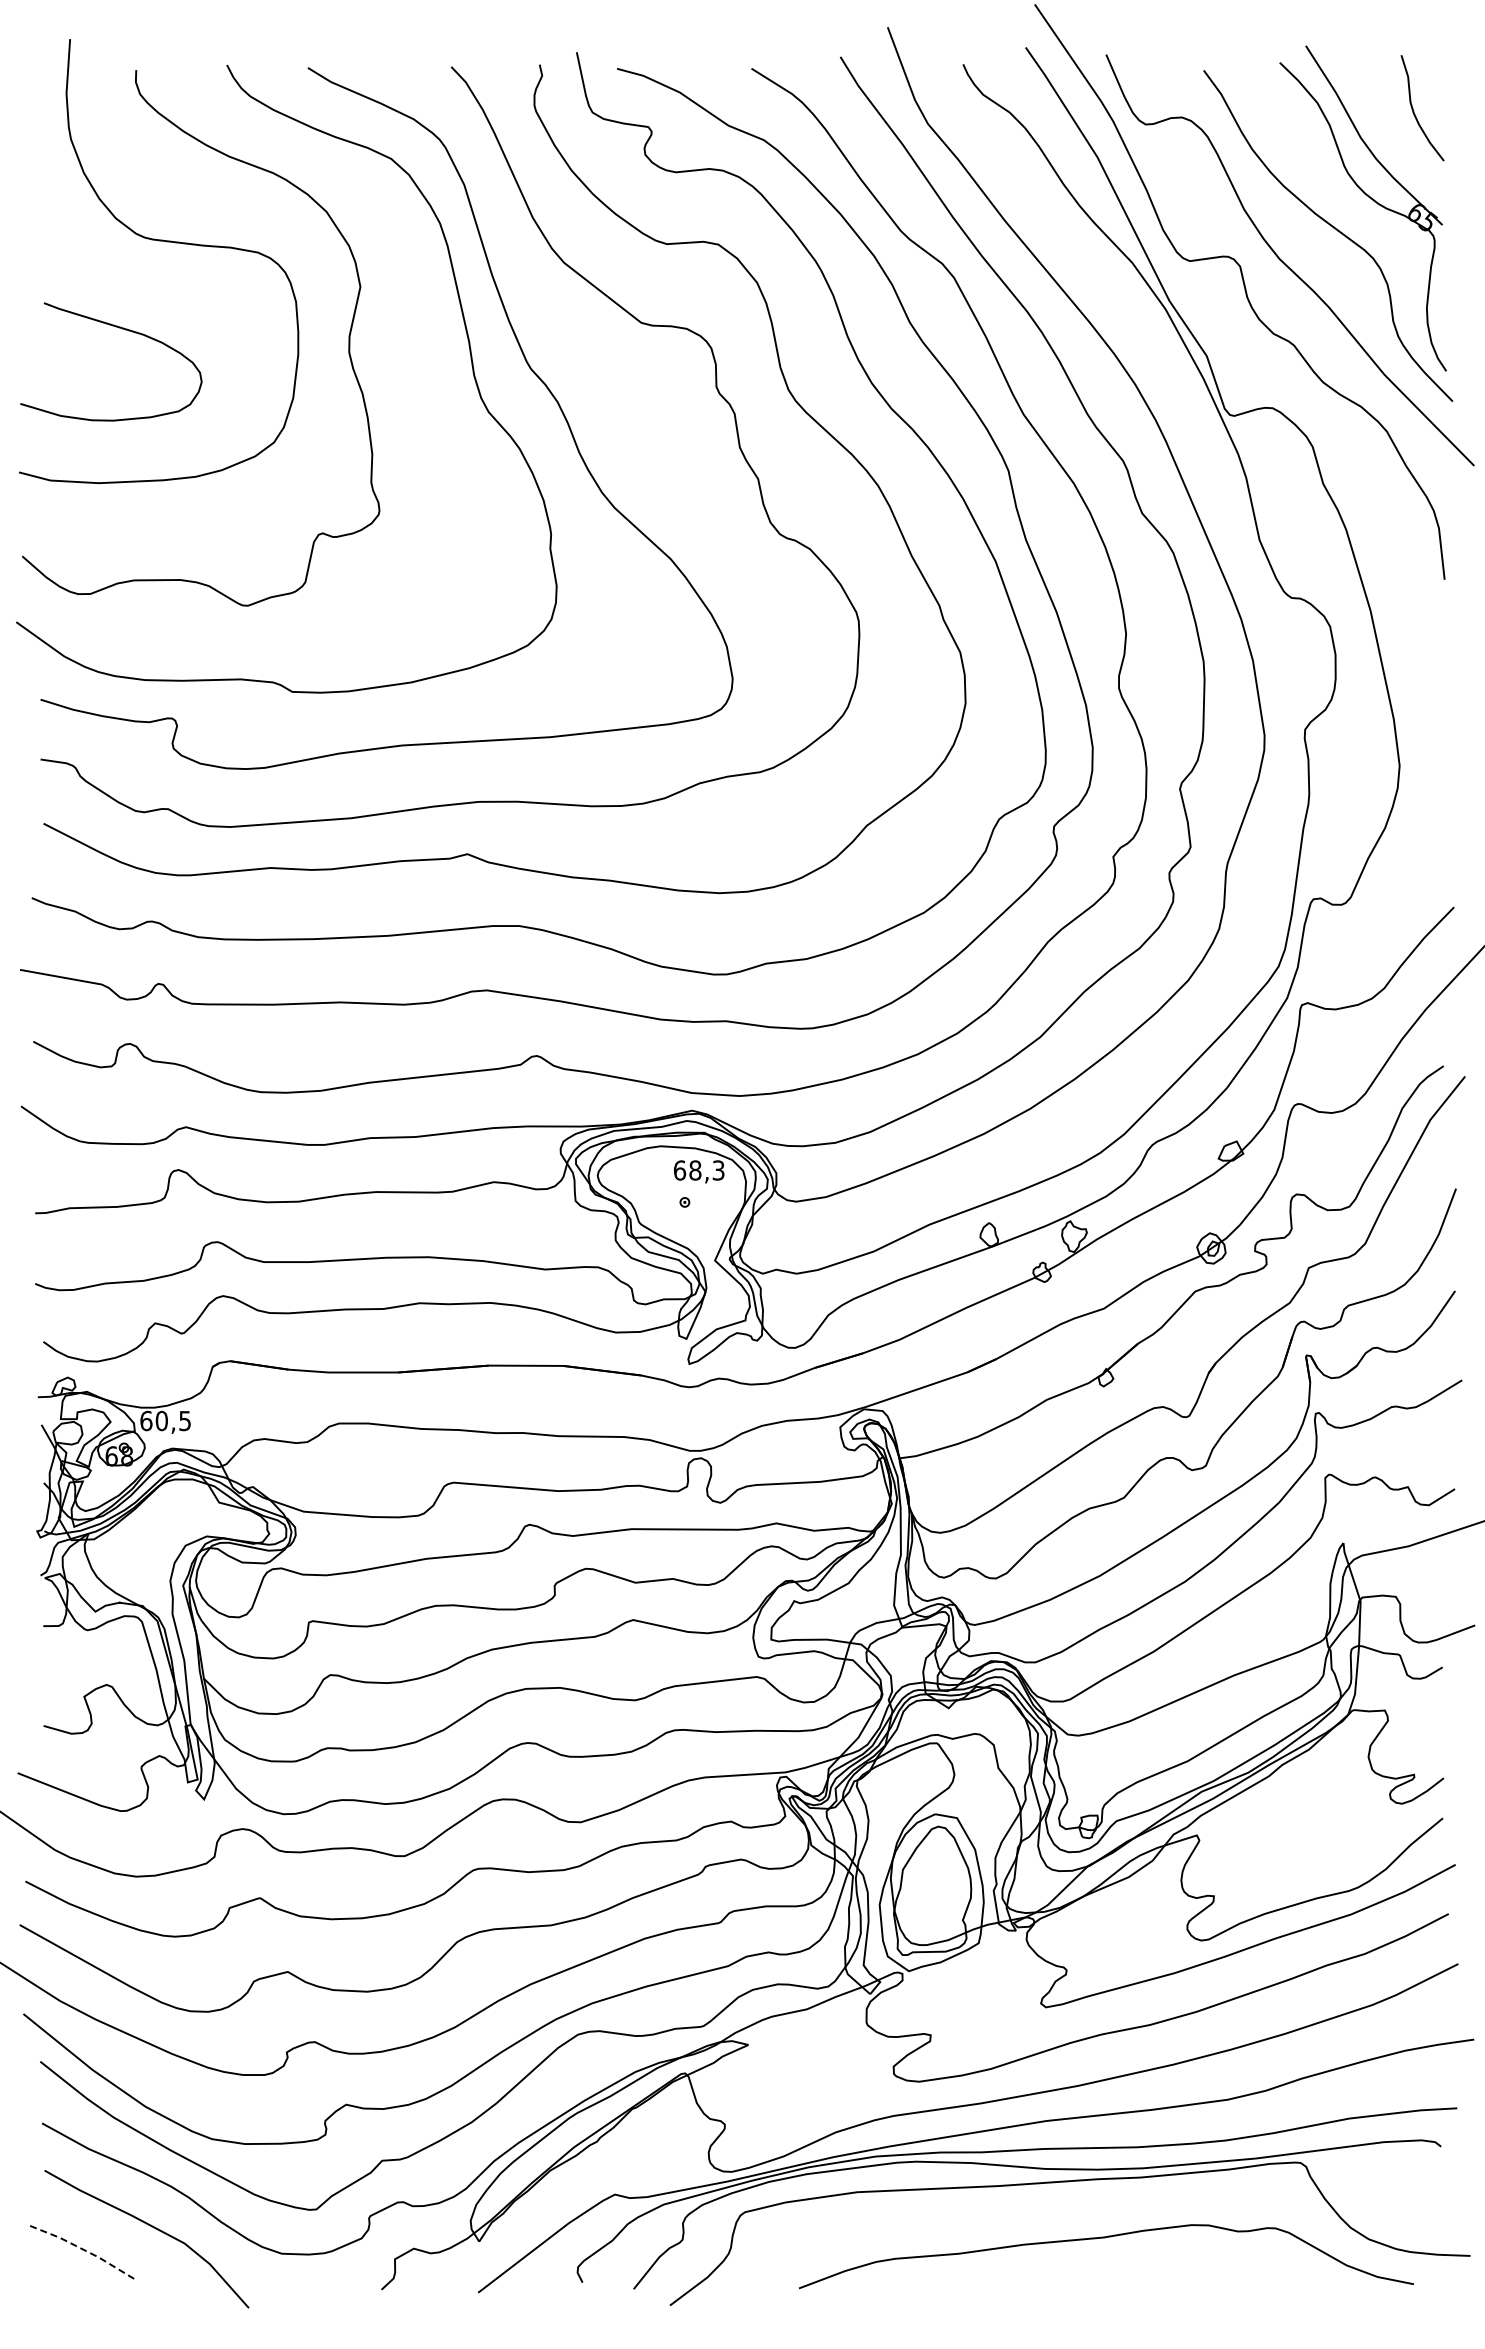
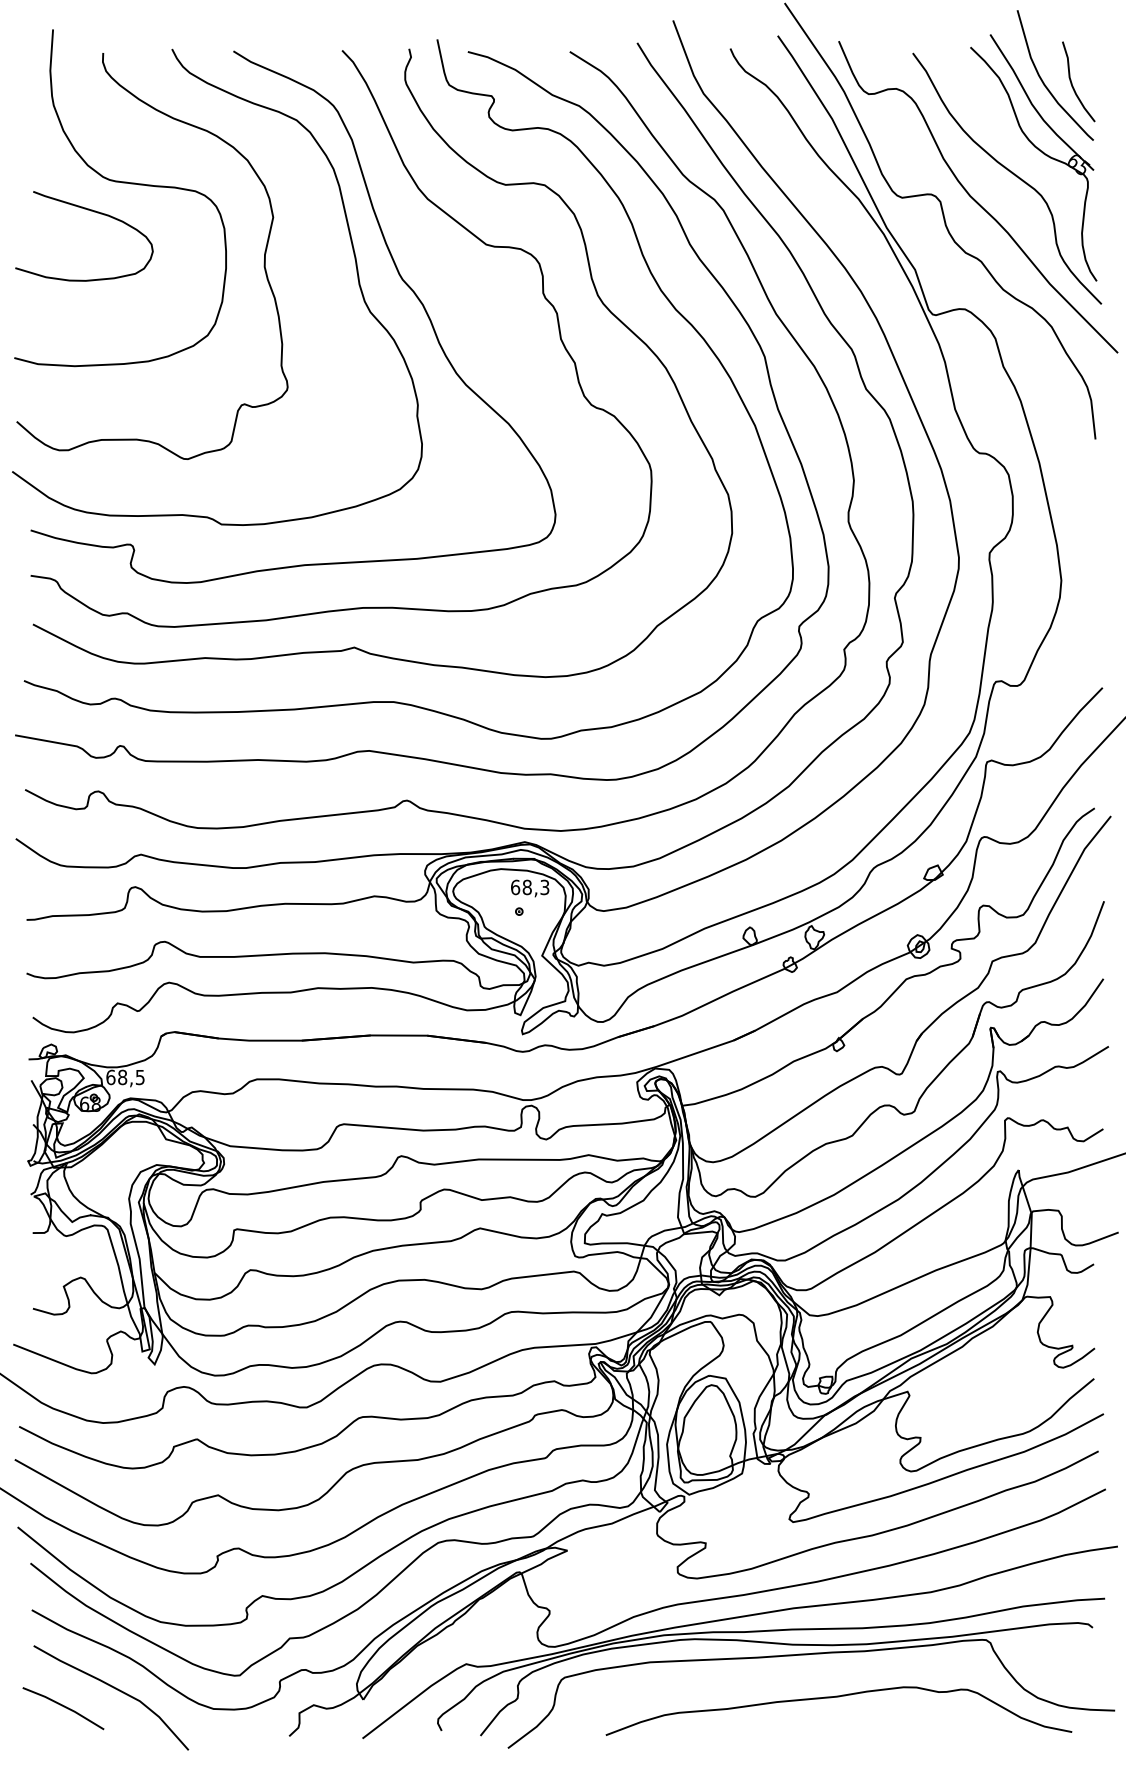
curve: (1375, 106) -> (1043, 80), added
curve: (122, 329) -> (92, 211), moved
text: (161, 1420) -> (122, 1077), 60,5 -> 68,5
line: (85, 2250) -> (64, 1706), dashed -> solid

